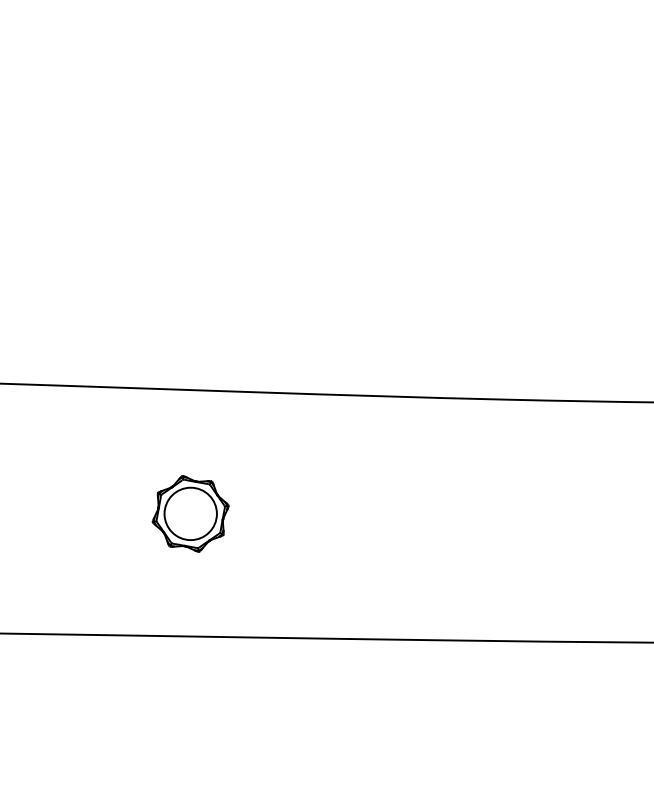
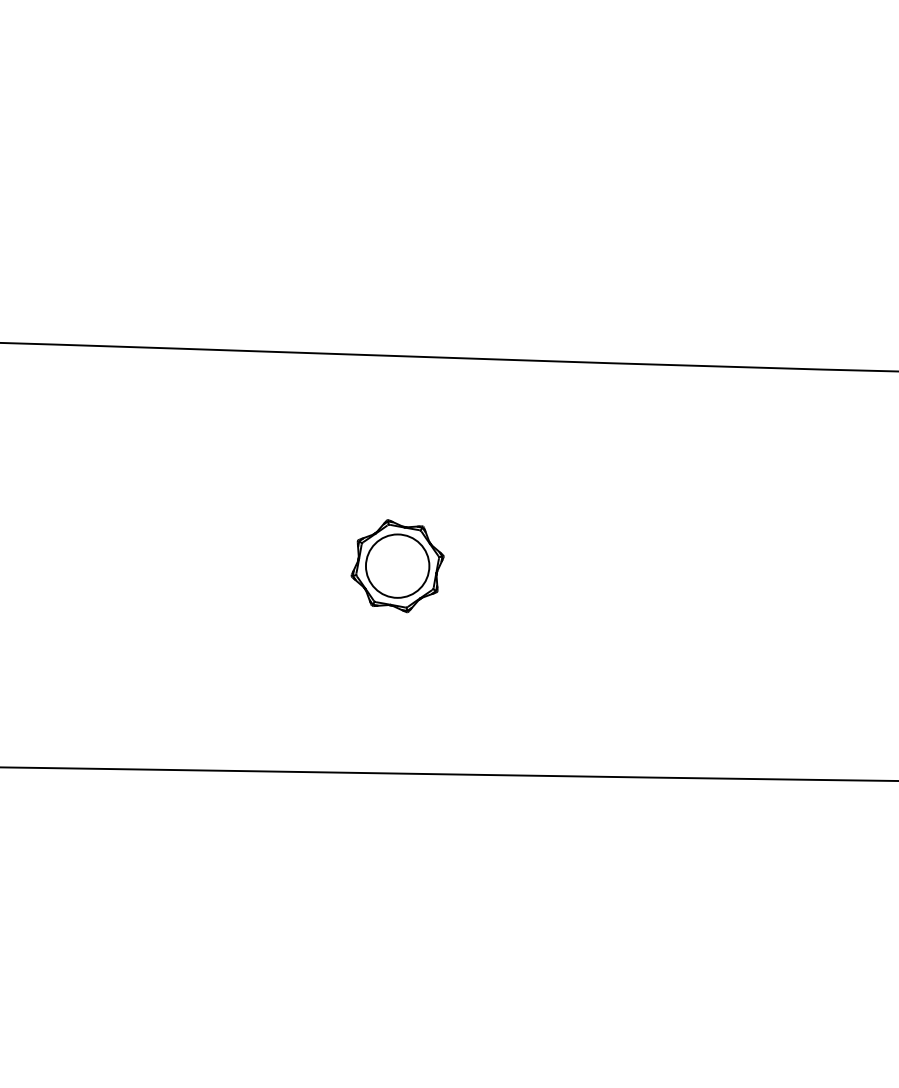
part: (190, 514) -> (397, 566), size x0.71

